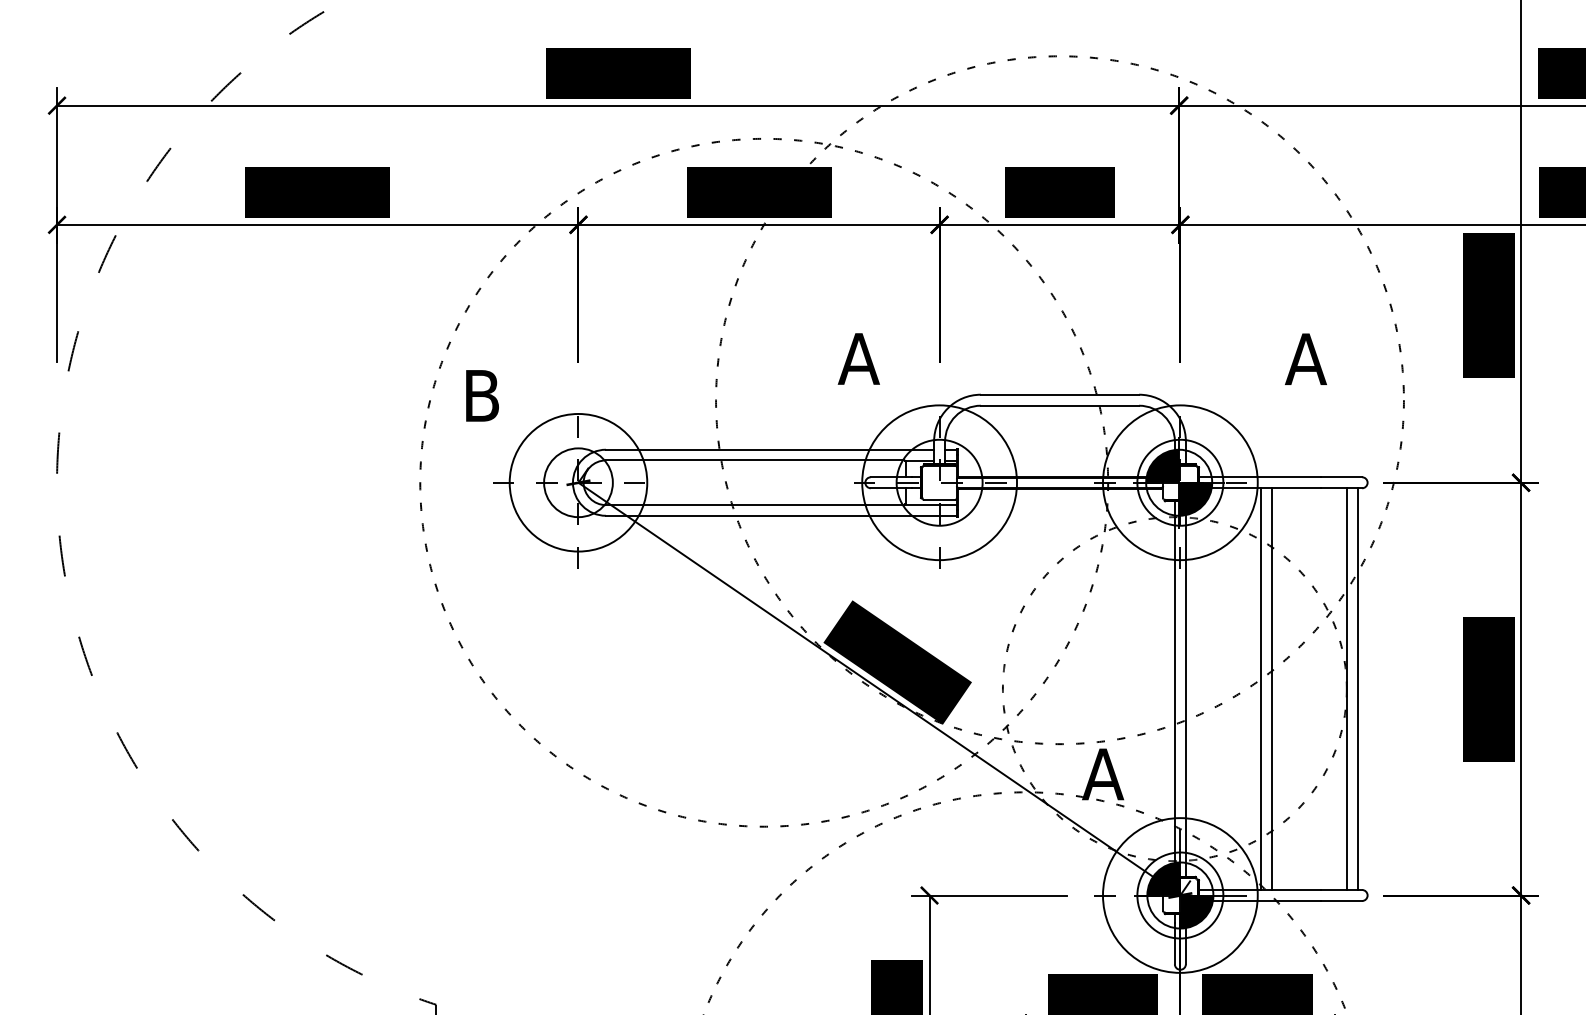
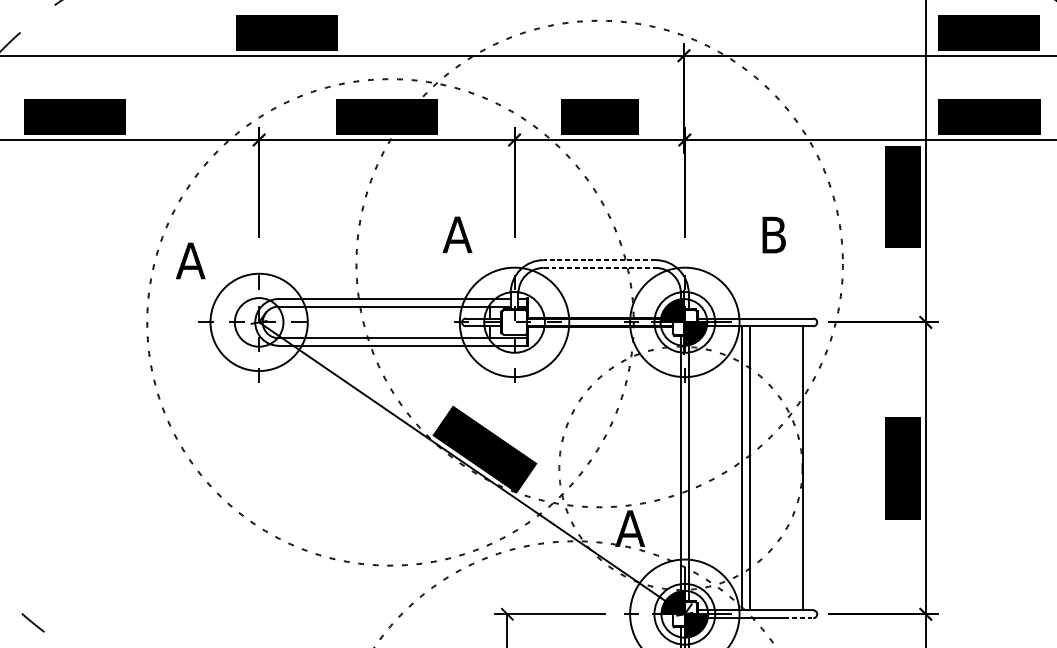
text: (1305, 358) -> (773, 234), A -> B
line: (1059, 394) -> (599, 259), solid -> dashed
text: (481, 395) -> (190, 260), B -> A
line: (1060, 405) -> (600, 267), solid -> dashed
line: (1357, 689) -> (810, 468), removed
line: (1341, 901) -> (798, 618), solid -> dashed

